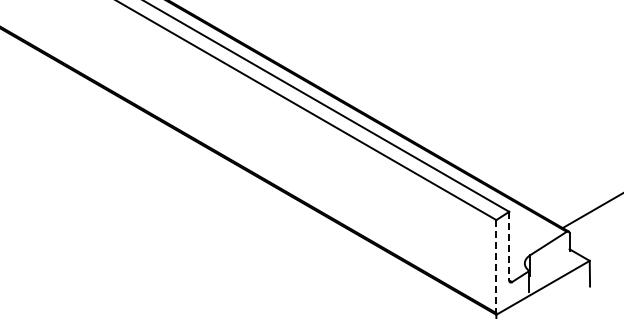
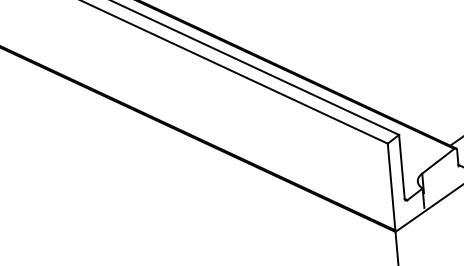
line: (509, 246) -> (402, 167), dashed -> solid
line: (496, 267) -> (391, 187), dashed -> solid

